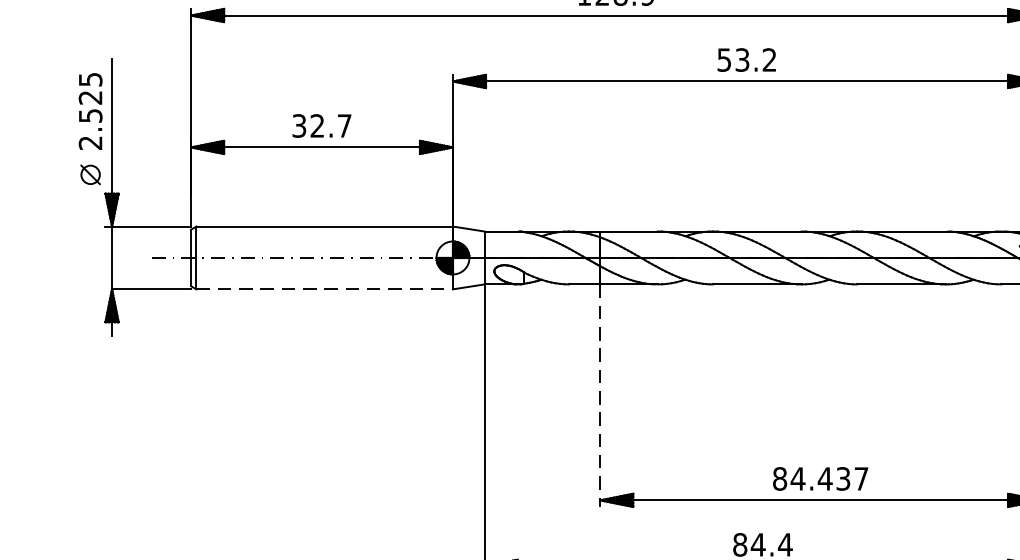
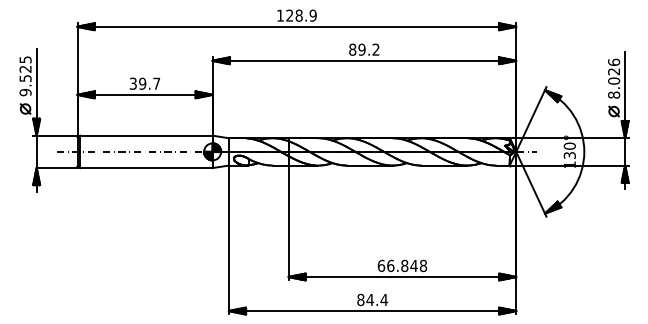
text: (733, 59) -> (357, 49), 53.2 -> 89.2
text: (317, 125) -> (142, 83), 32.7 -> 39.7
text: (90, 142) -> (25, 92), 2.525 -> 9.525
line: (324, 290) -> (146, 168), dashed -> solid
line: (599, 396) -> (288, 223), dashed -> solid
text: (820, 478) -> (402, 265), 84.437 -> 66.848

